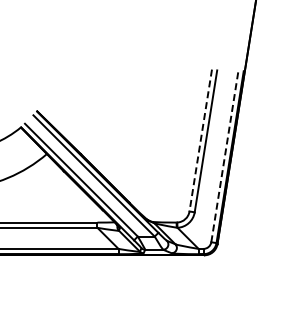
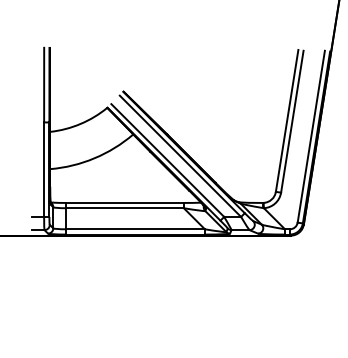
line: (201, 140) -> (287, 120), dashed -> solid
line: (225, 156) -> (311, 136), dashed -> solid

